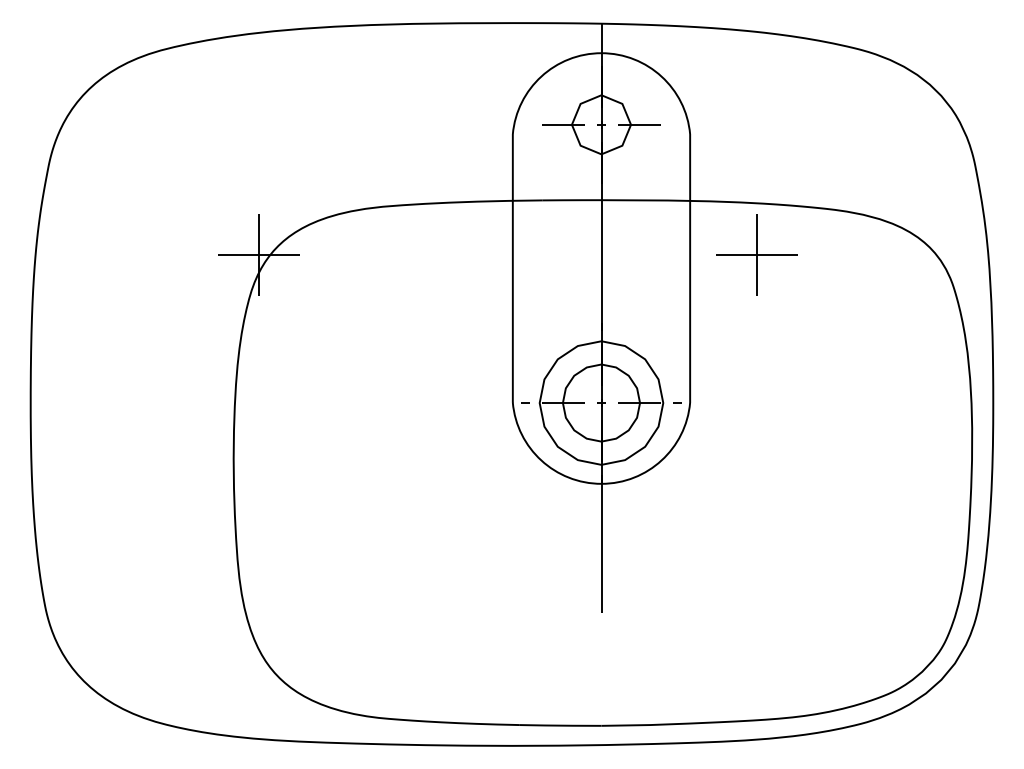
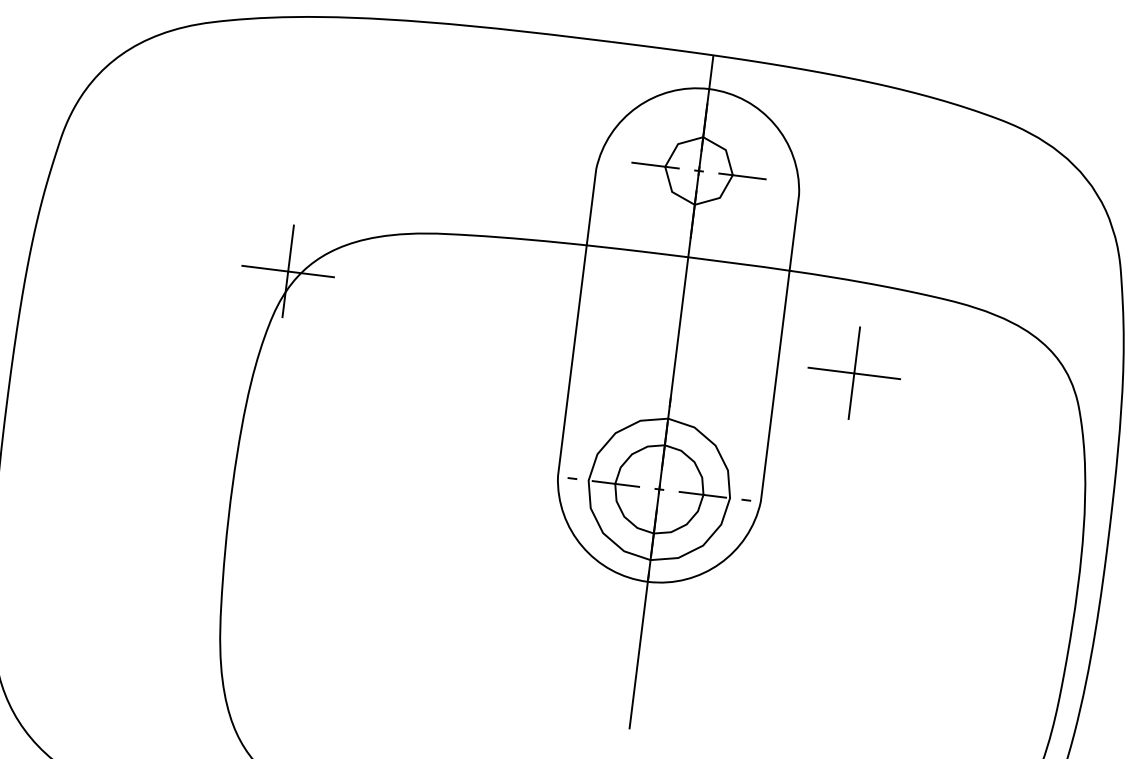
part: (756, 254) -> (854, 372), moved

